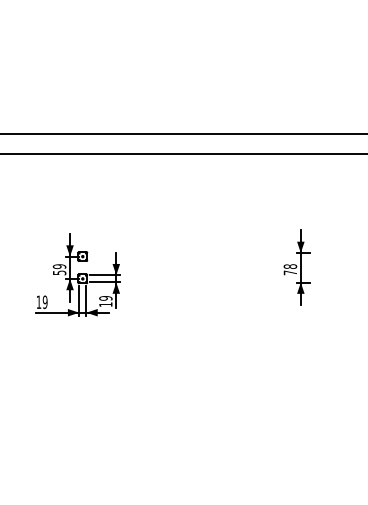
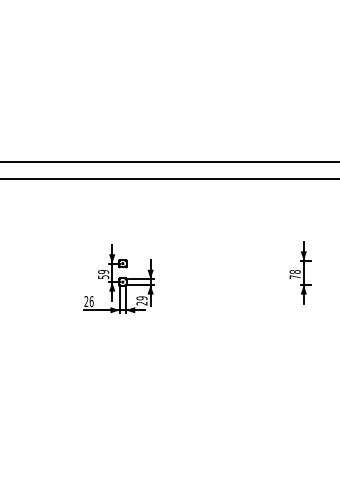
text: (41, 302) -> (88, 301), 19 -> 26
text: (105, 304) -> (141, 303), 19 -> 29

